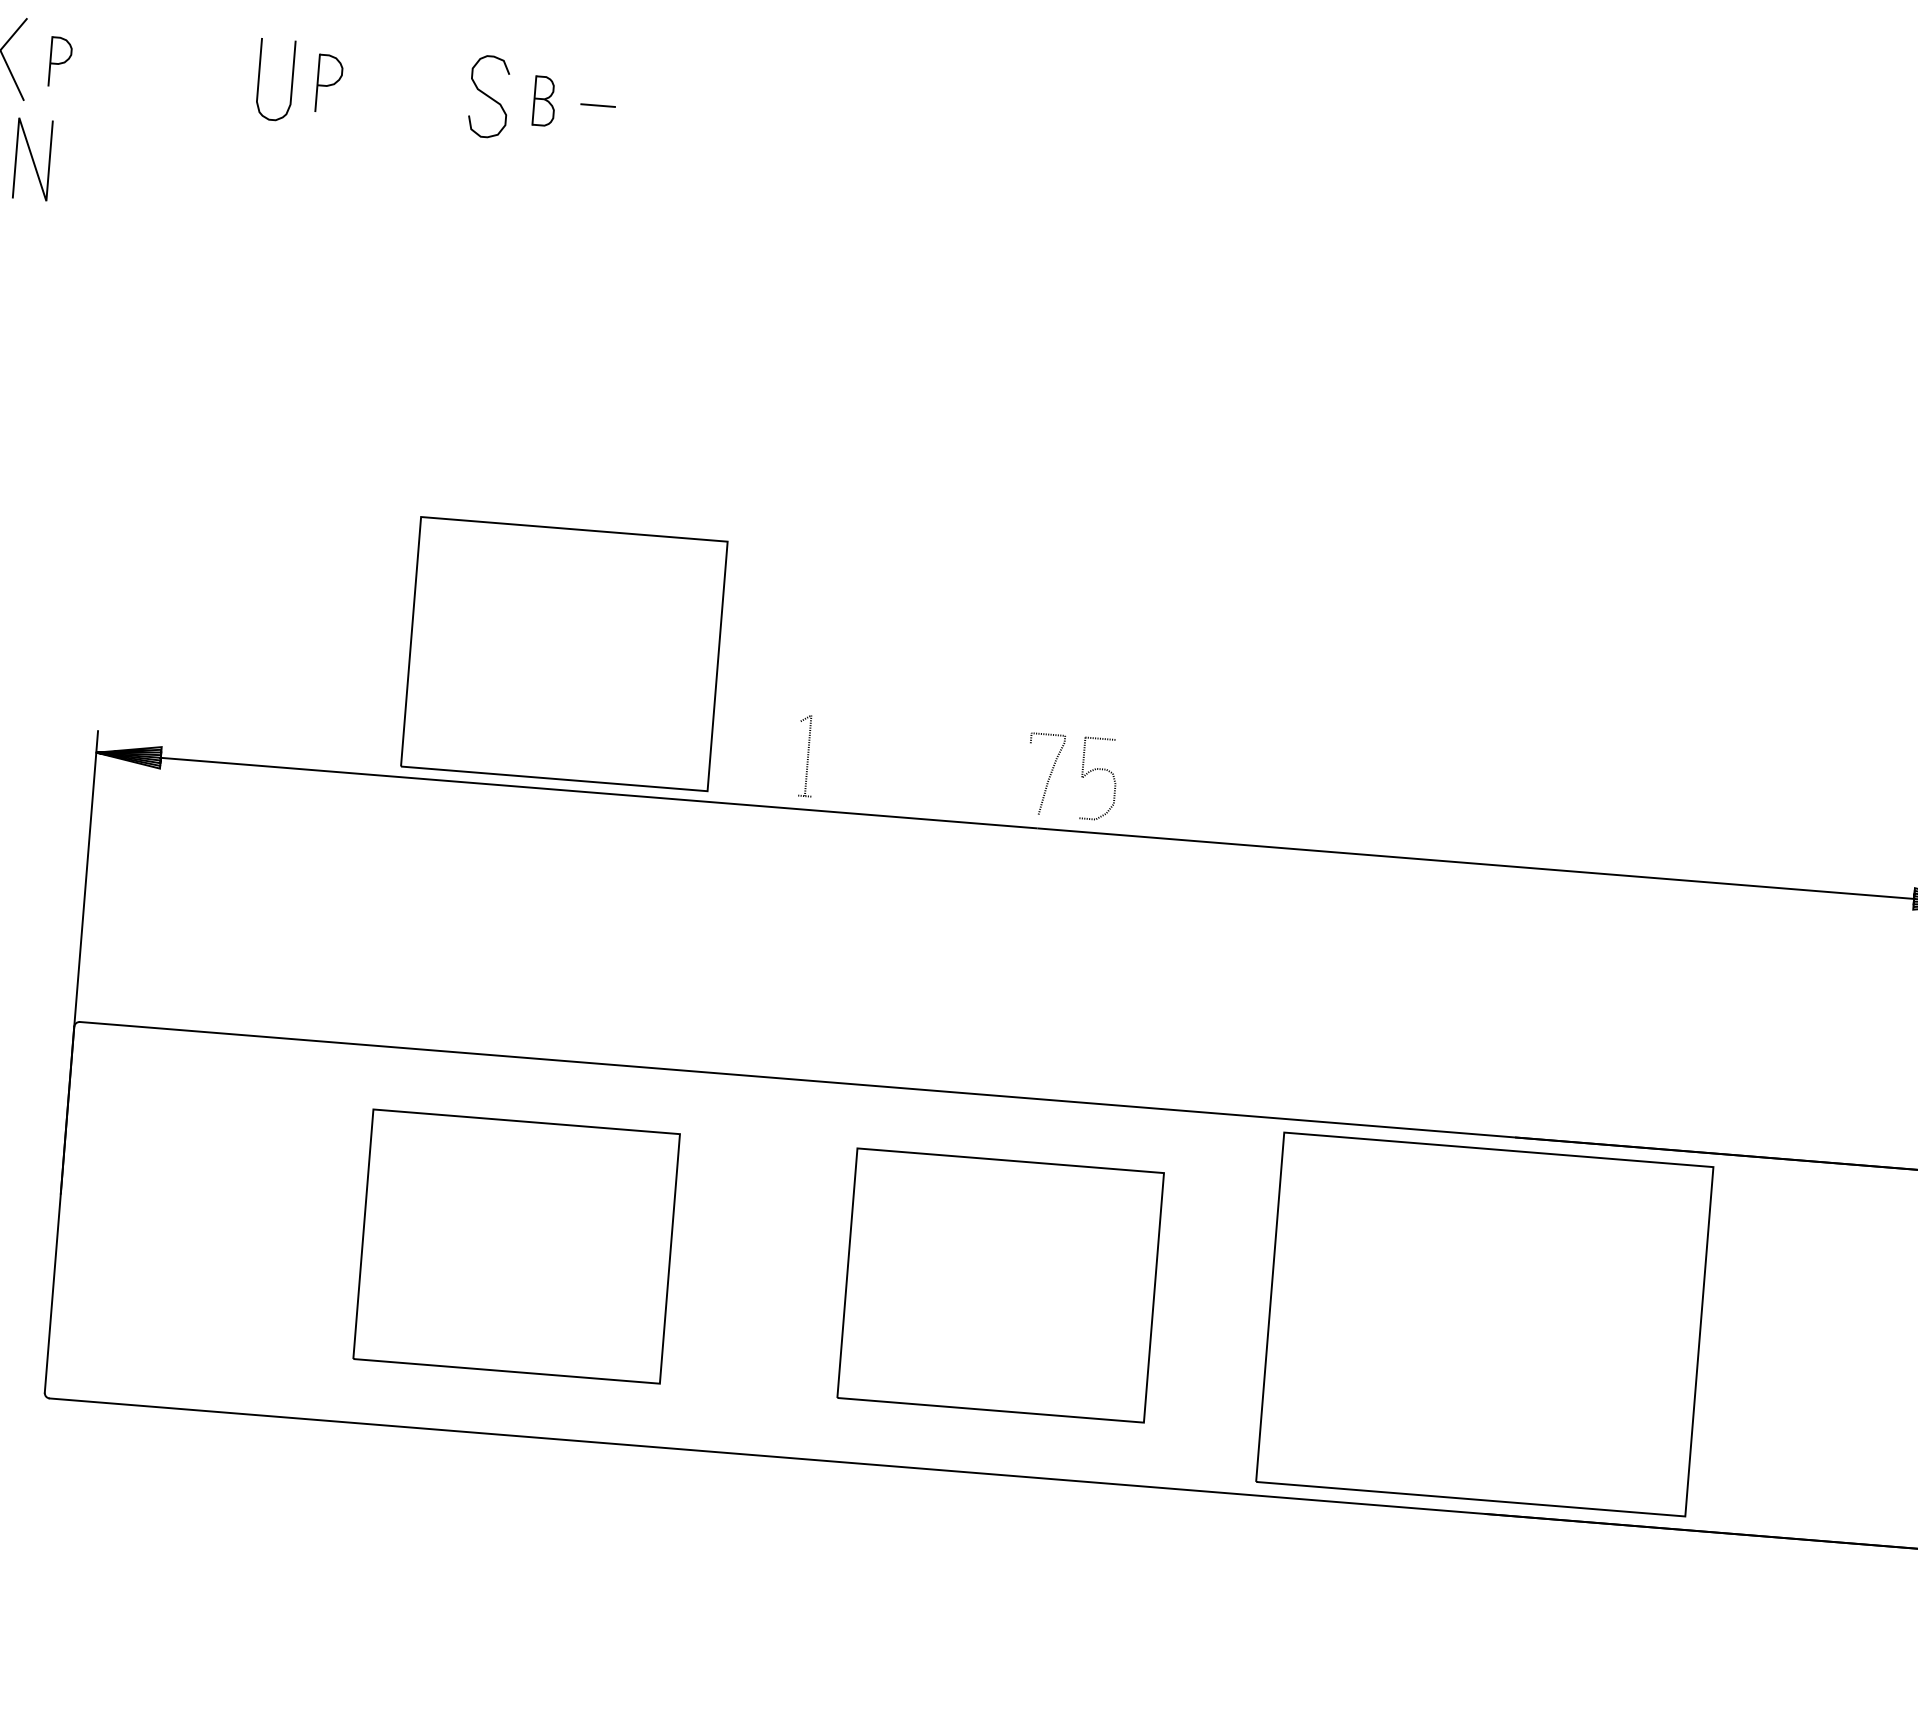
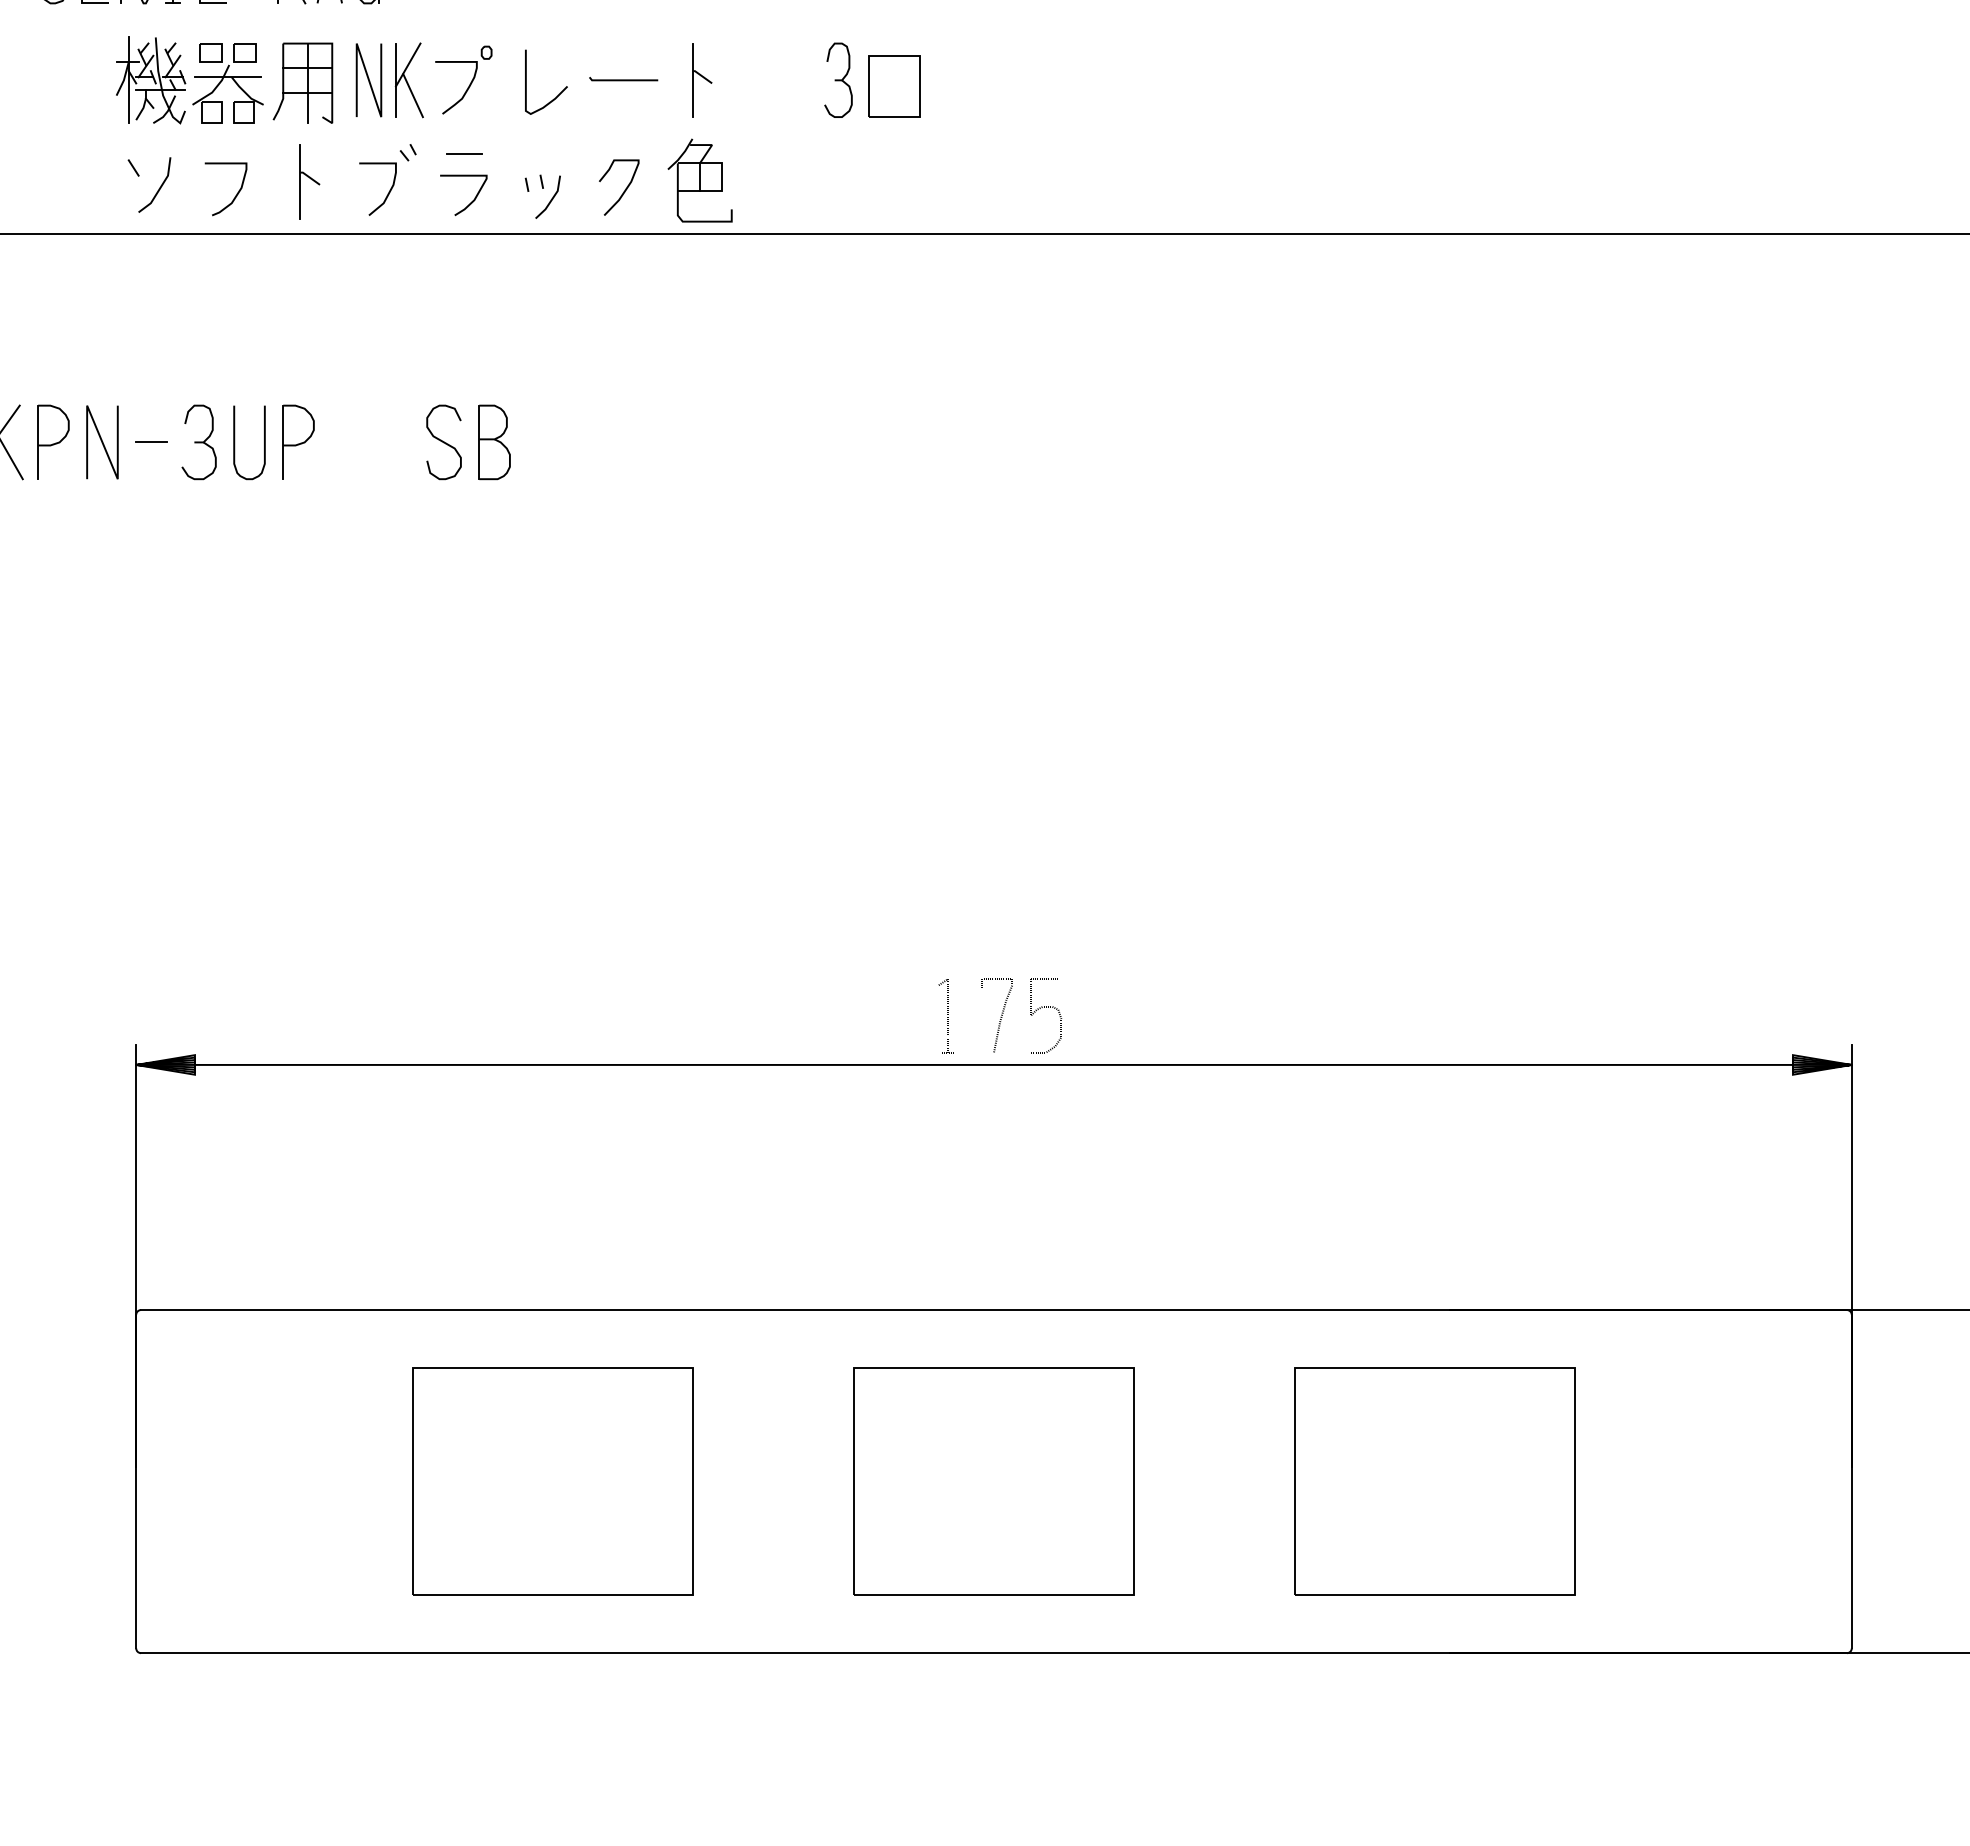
part: (60, 61) -> (53, 441), size x1.67
part: (219, 75) -> (198, 442), added
part: (329, 82) -> (298, 441), size x1.43
part: (544, 101) -> (494, 442), size x1.67
line: (598, 104) -> (151, 441), moved
line: (32, 159) -> (102, 442), moved
part: (563, 653) -> (552, 941), removed
part: (805, 756) -> (945, 1016), moved
part: (1484, 1324) -> (1434, 1481), size x0.71

